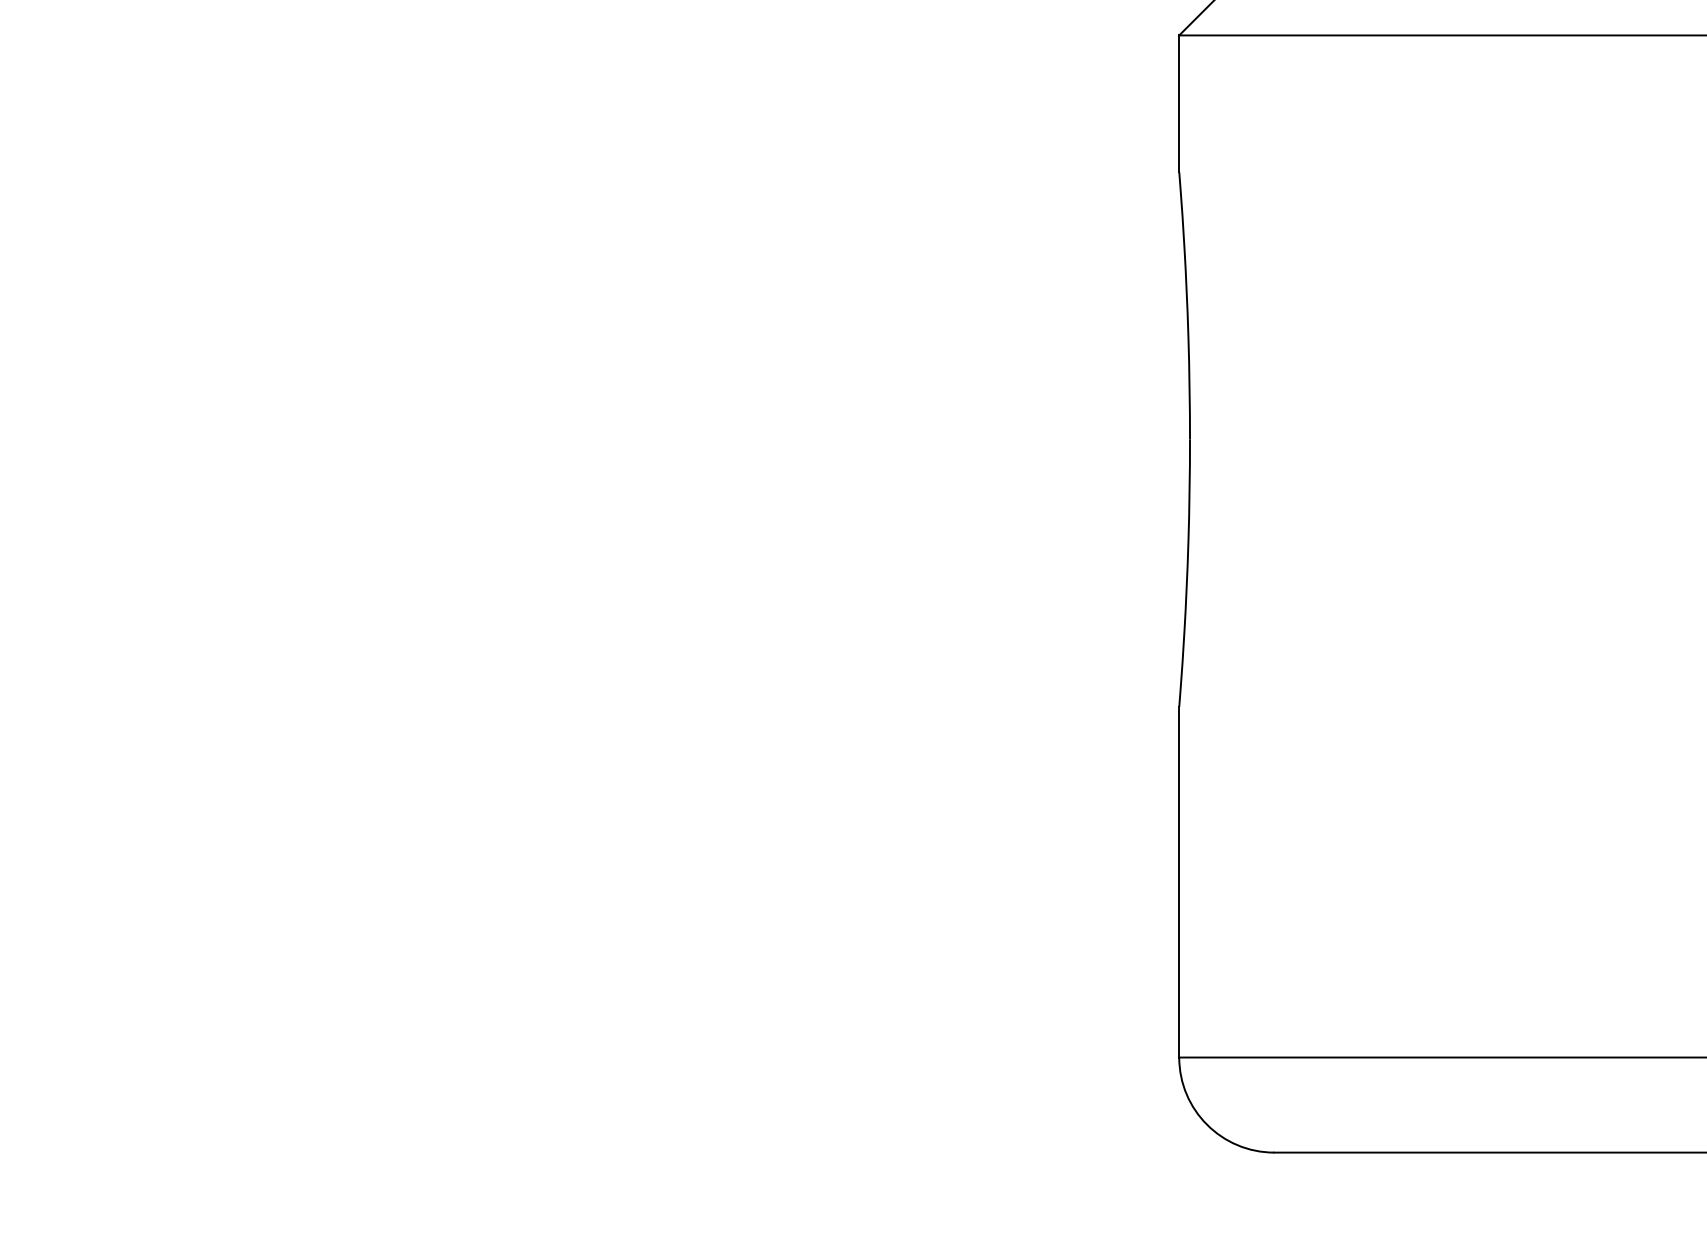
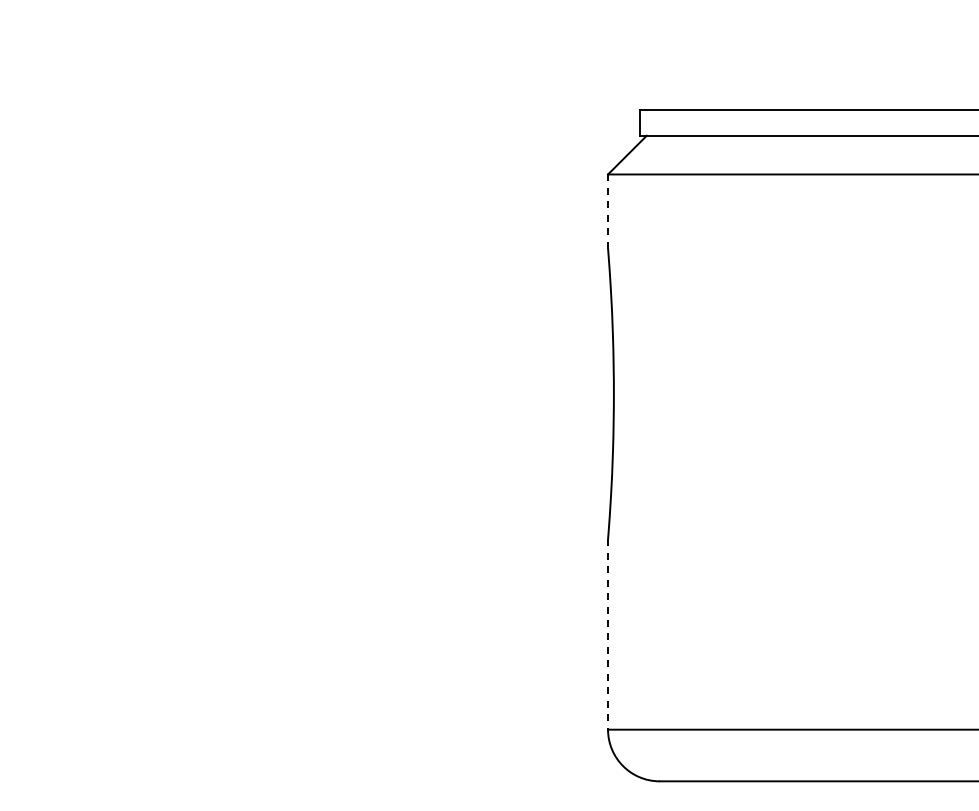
line: (1180, 105) -> (608, 212), solid -> dashed
line: (1180, 882) -> (608, 634), solid -> dashed

